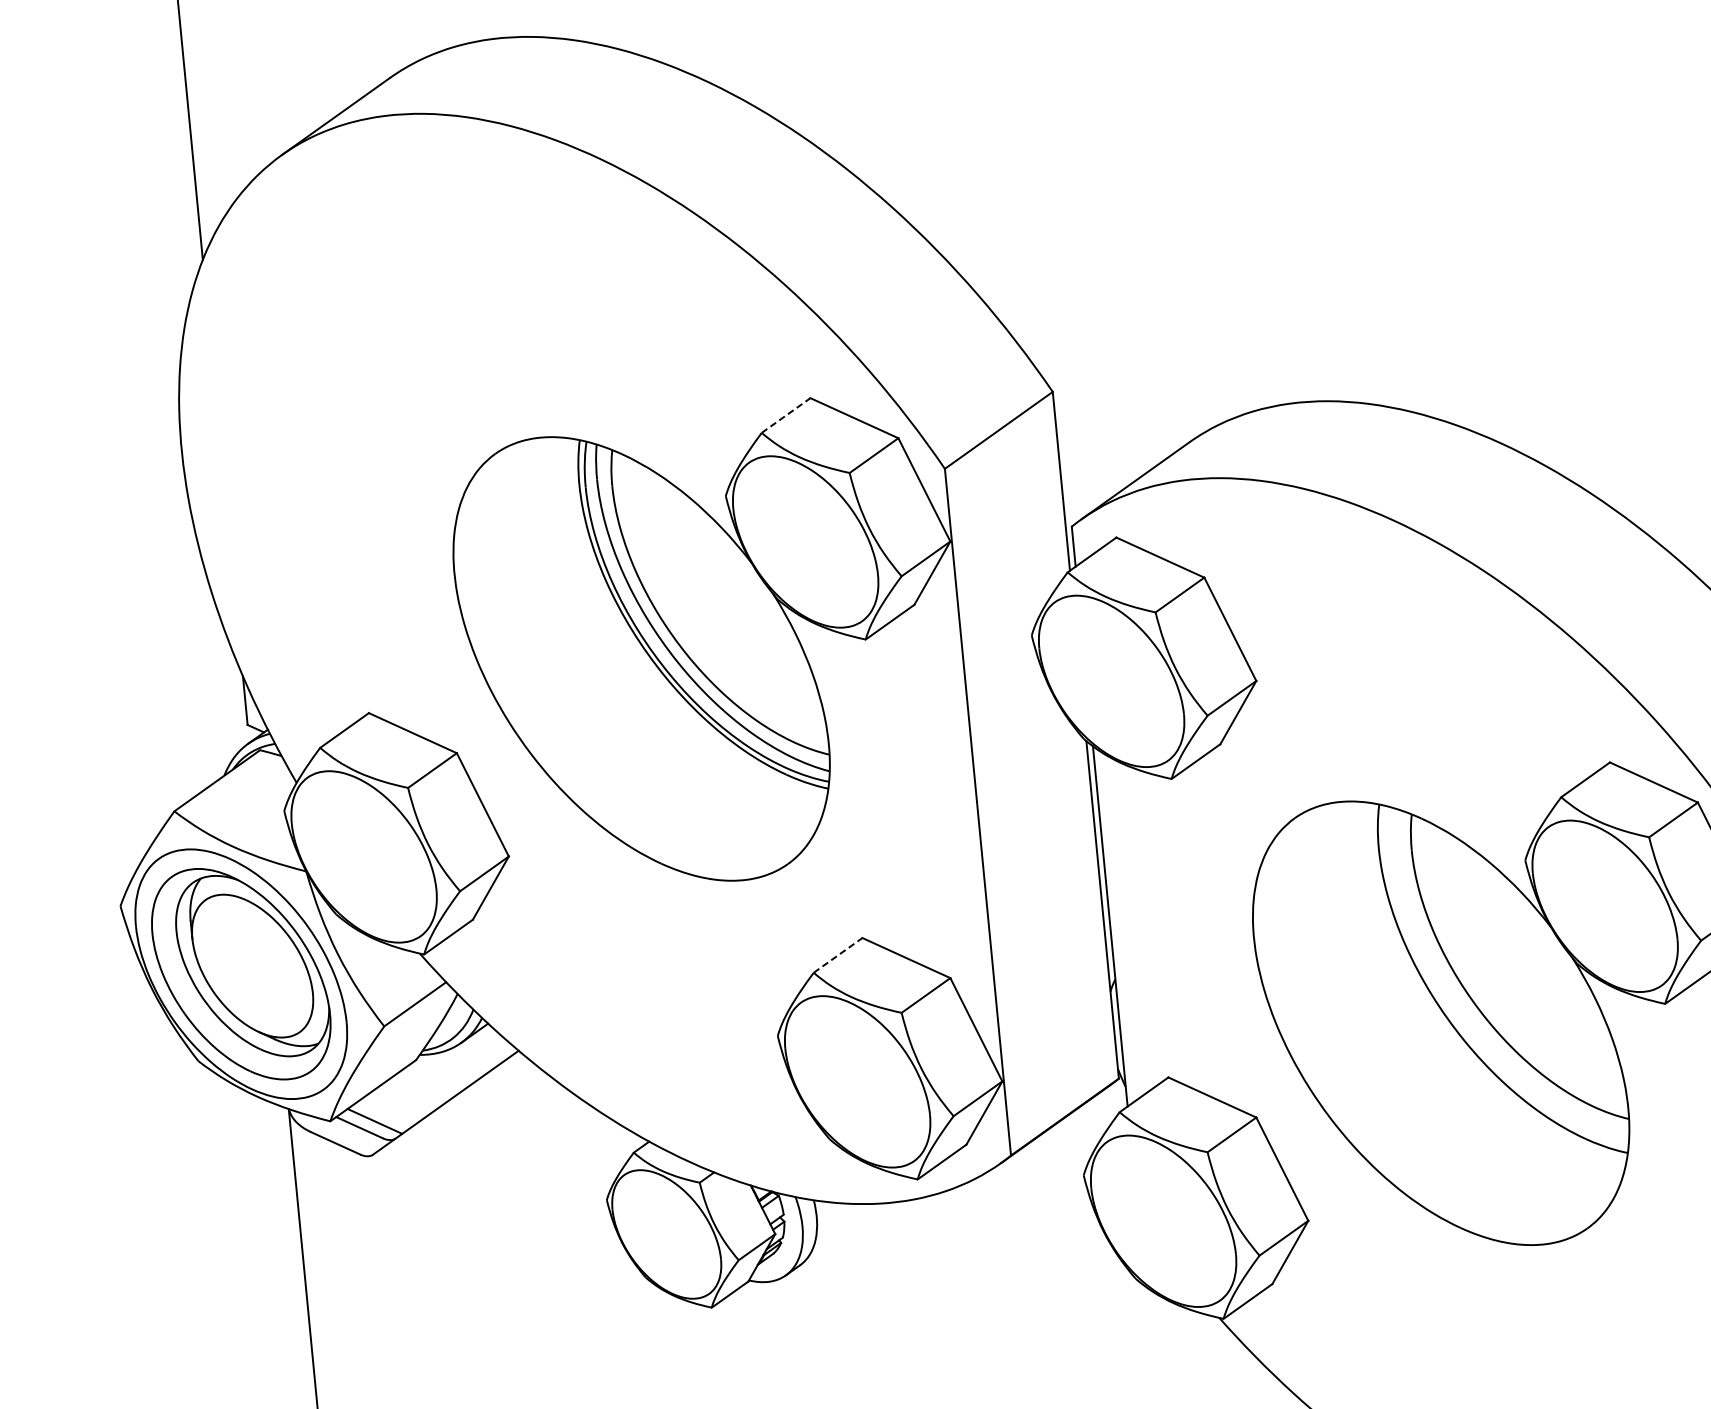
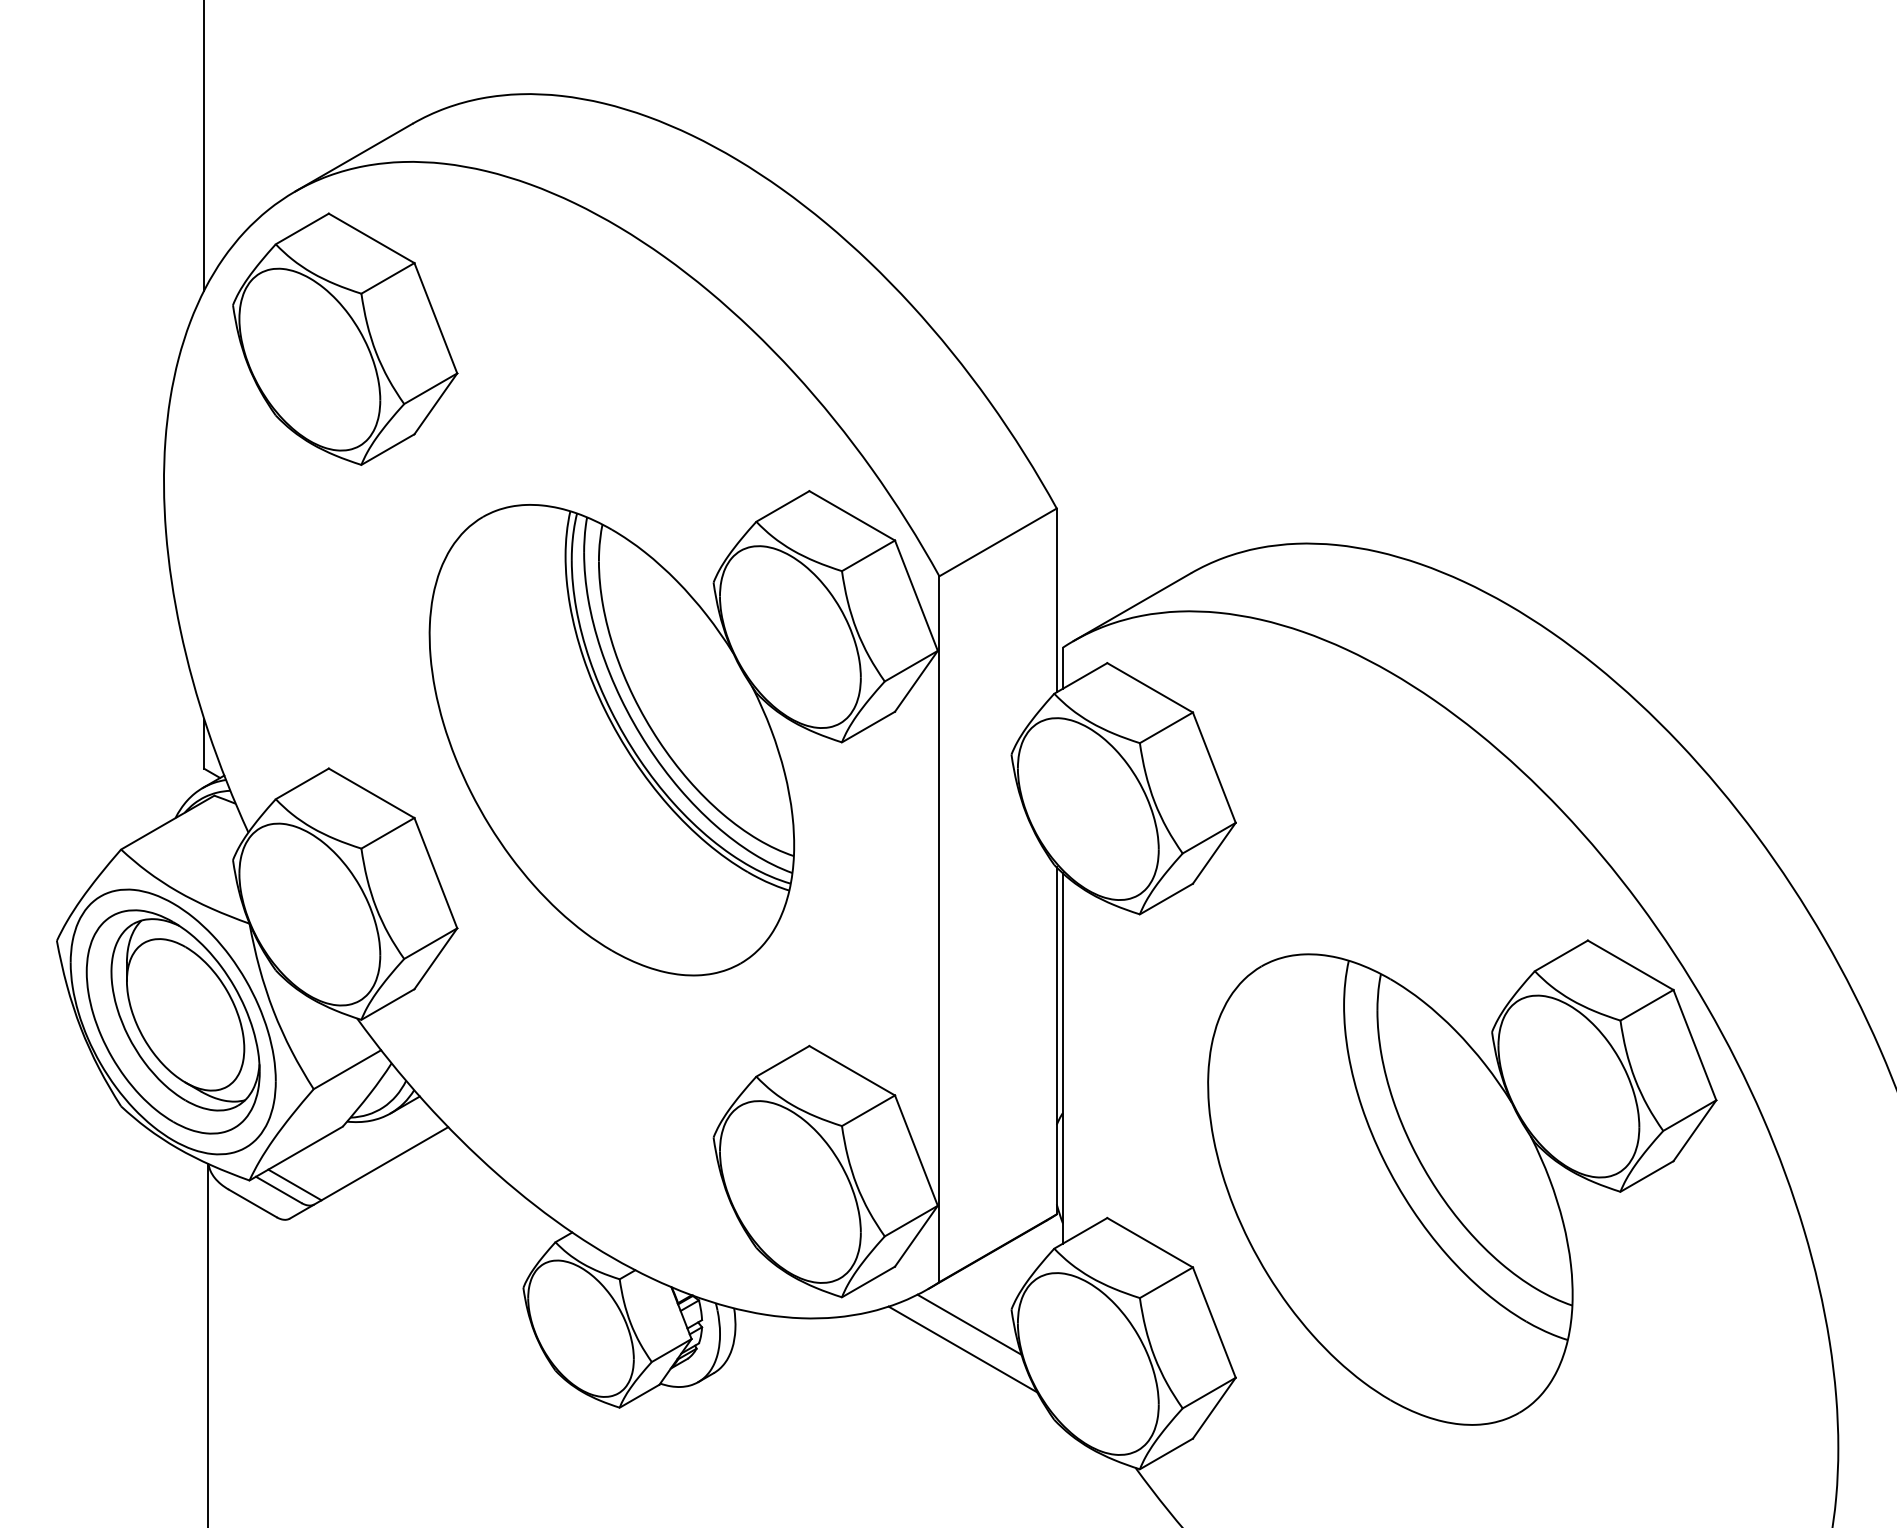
part: (344, 293) -> (345, 338), added
line: (785, 415) -> (782, 506), dashed -> solid
line: (837, 955) -> (782, 1061), dashed -> solid
line: (1044, 1193) -> (969, 1324), added
line: (1039, 1218) -> (962, 1349), added

